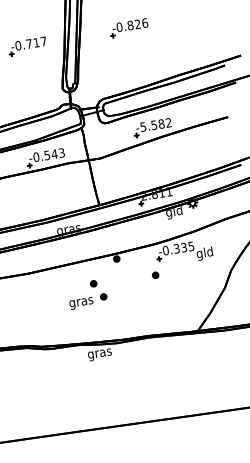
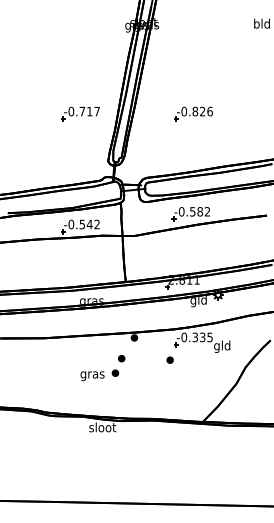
part: (129, 27) -> (193, 113), moved
text: (143, 126) -> (181, 211), -5.582 -> -0.582
text: (61, 153) -> (96, 224), -0.543 -> -0.542
part: (93, 283) -> (121, 358), moved
text: (99, 353) -> (102, 428), gras -> sloot

